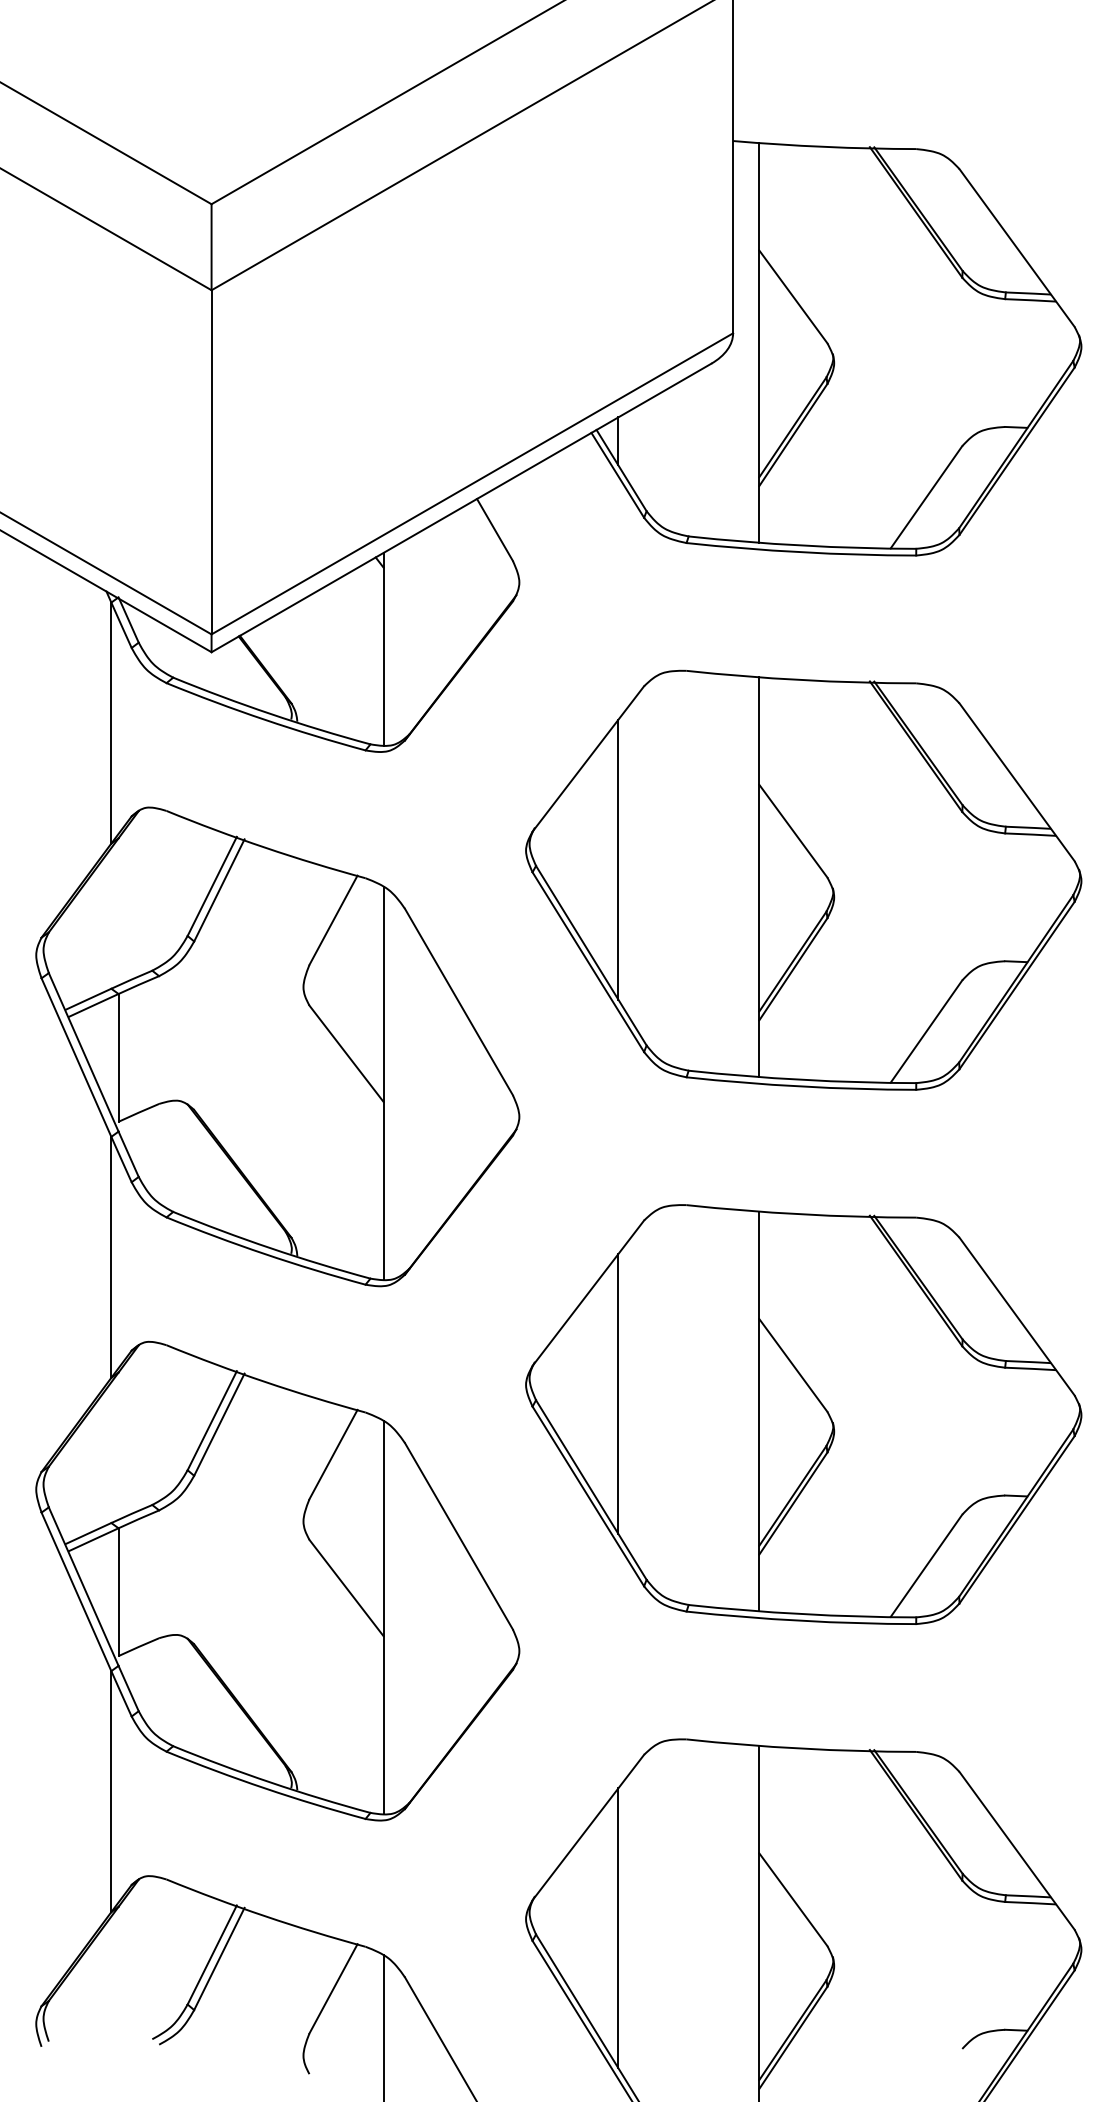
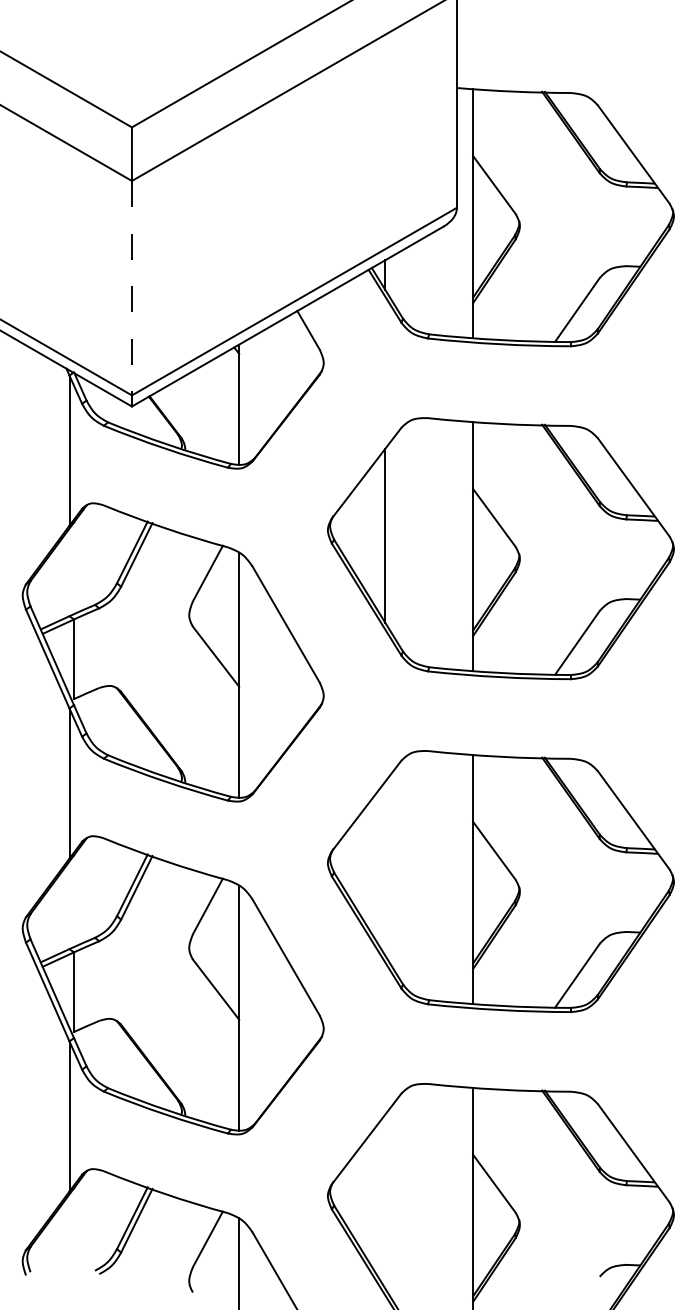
line: (210, 462) -> (131, 288), solid -> dashed
line: (618, 1393) -> (385, 868), removed
line: (618, 1928) -> (385, 1201), removed

